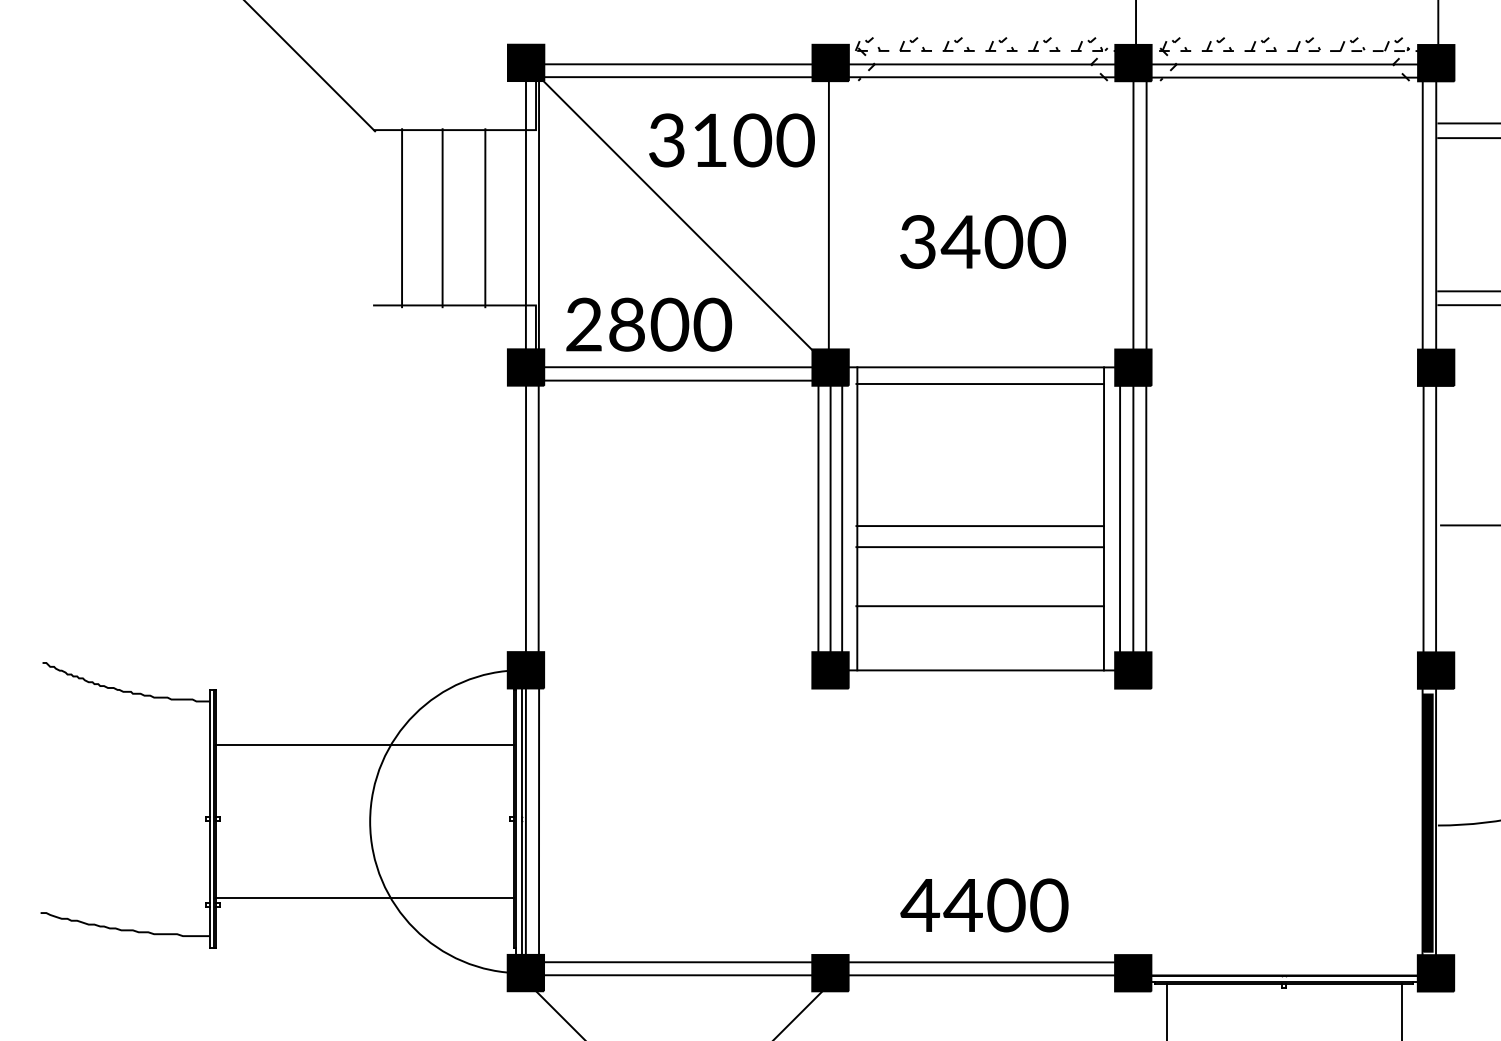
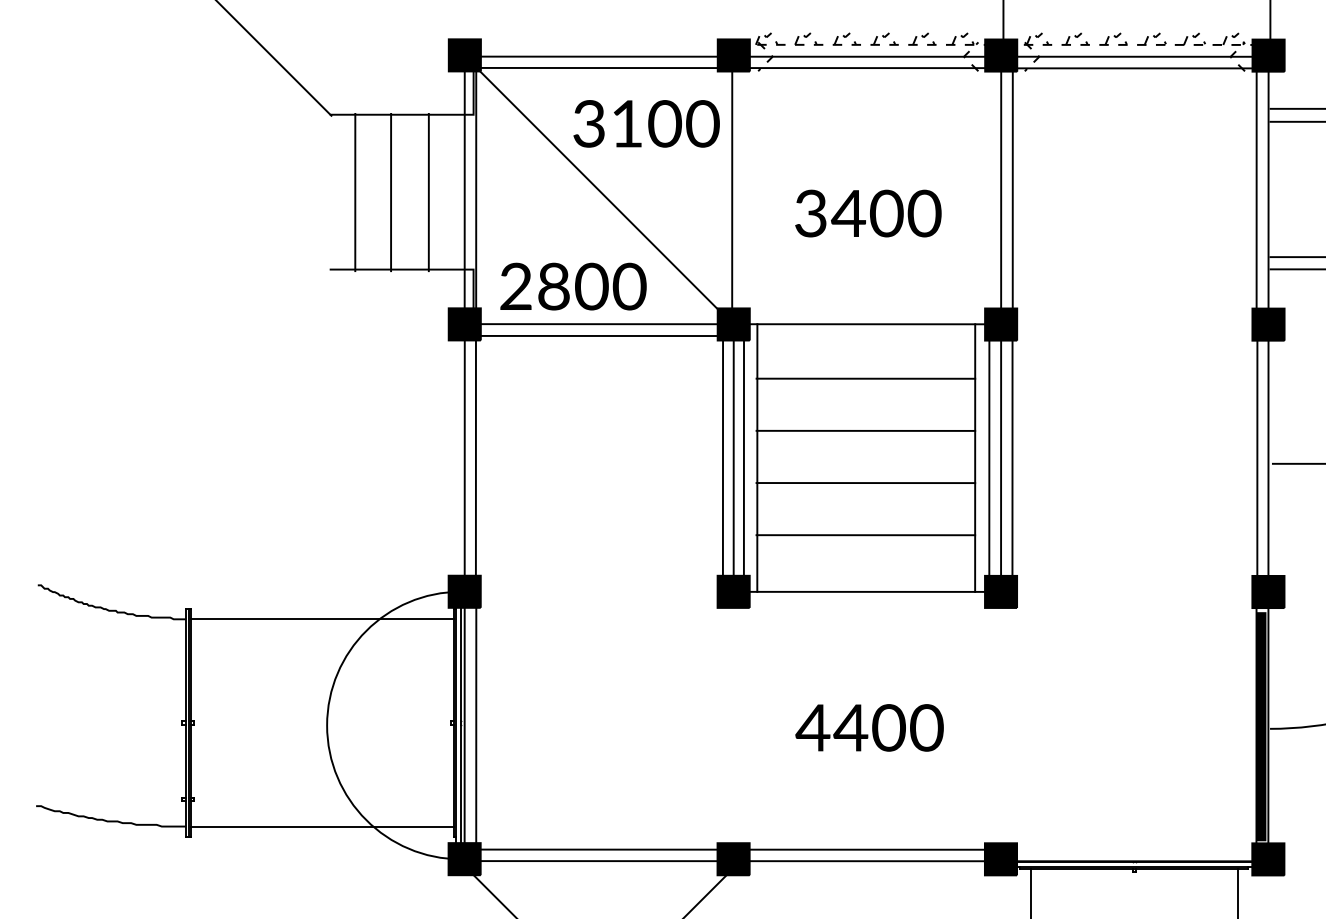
line: (980, 383) -> (866, 378), moved
line: (980, 526) -> (866, 431), moved
line: (364, 745) -> (322, 619), moved
line: (364, 898) -> (322, 826), moved
text: (984, 905) -> (869, 727), moved

